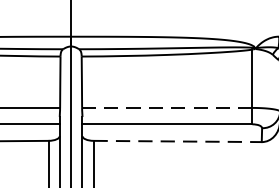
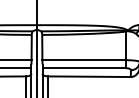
line: (167, 108) -> (84, 60), dashed -> solid
line: (177, 141) -> (89, 76), dashed -> solid

